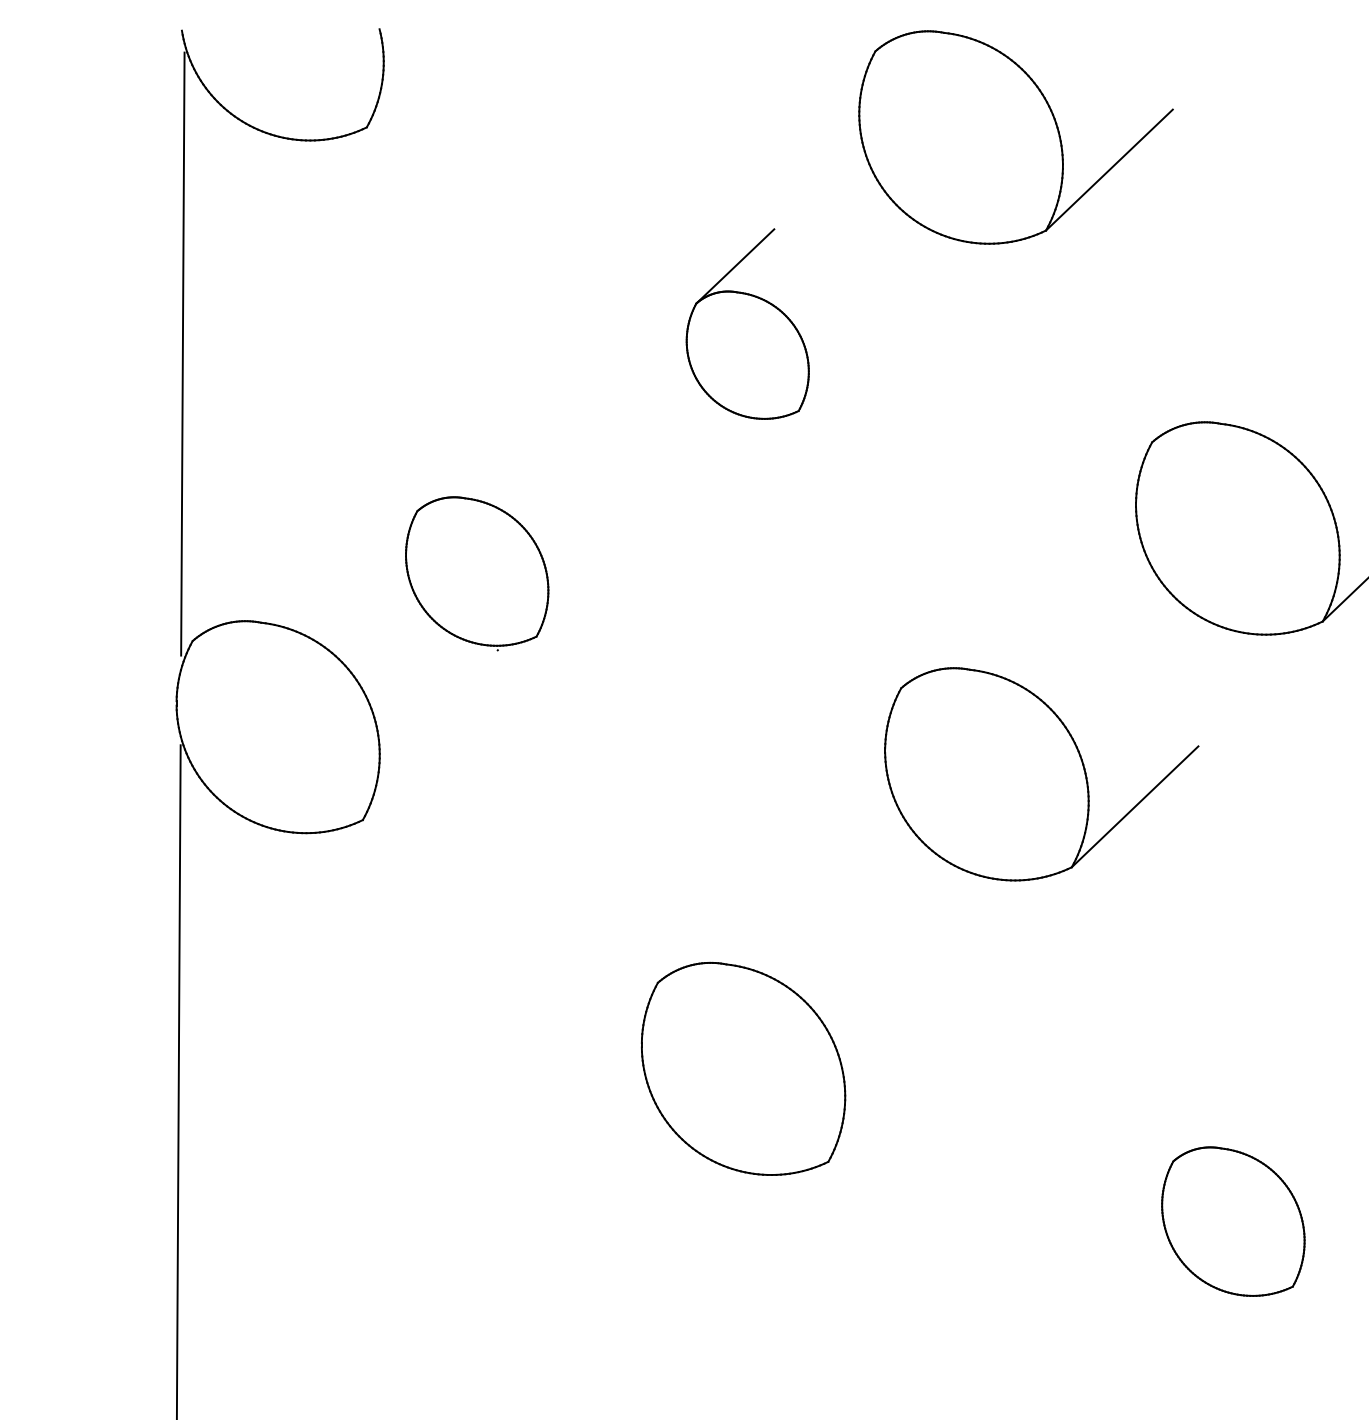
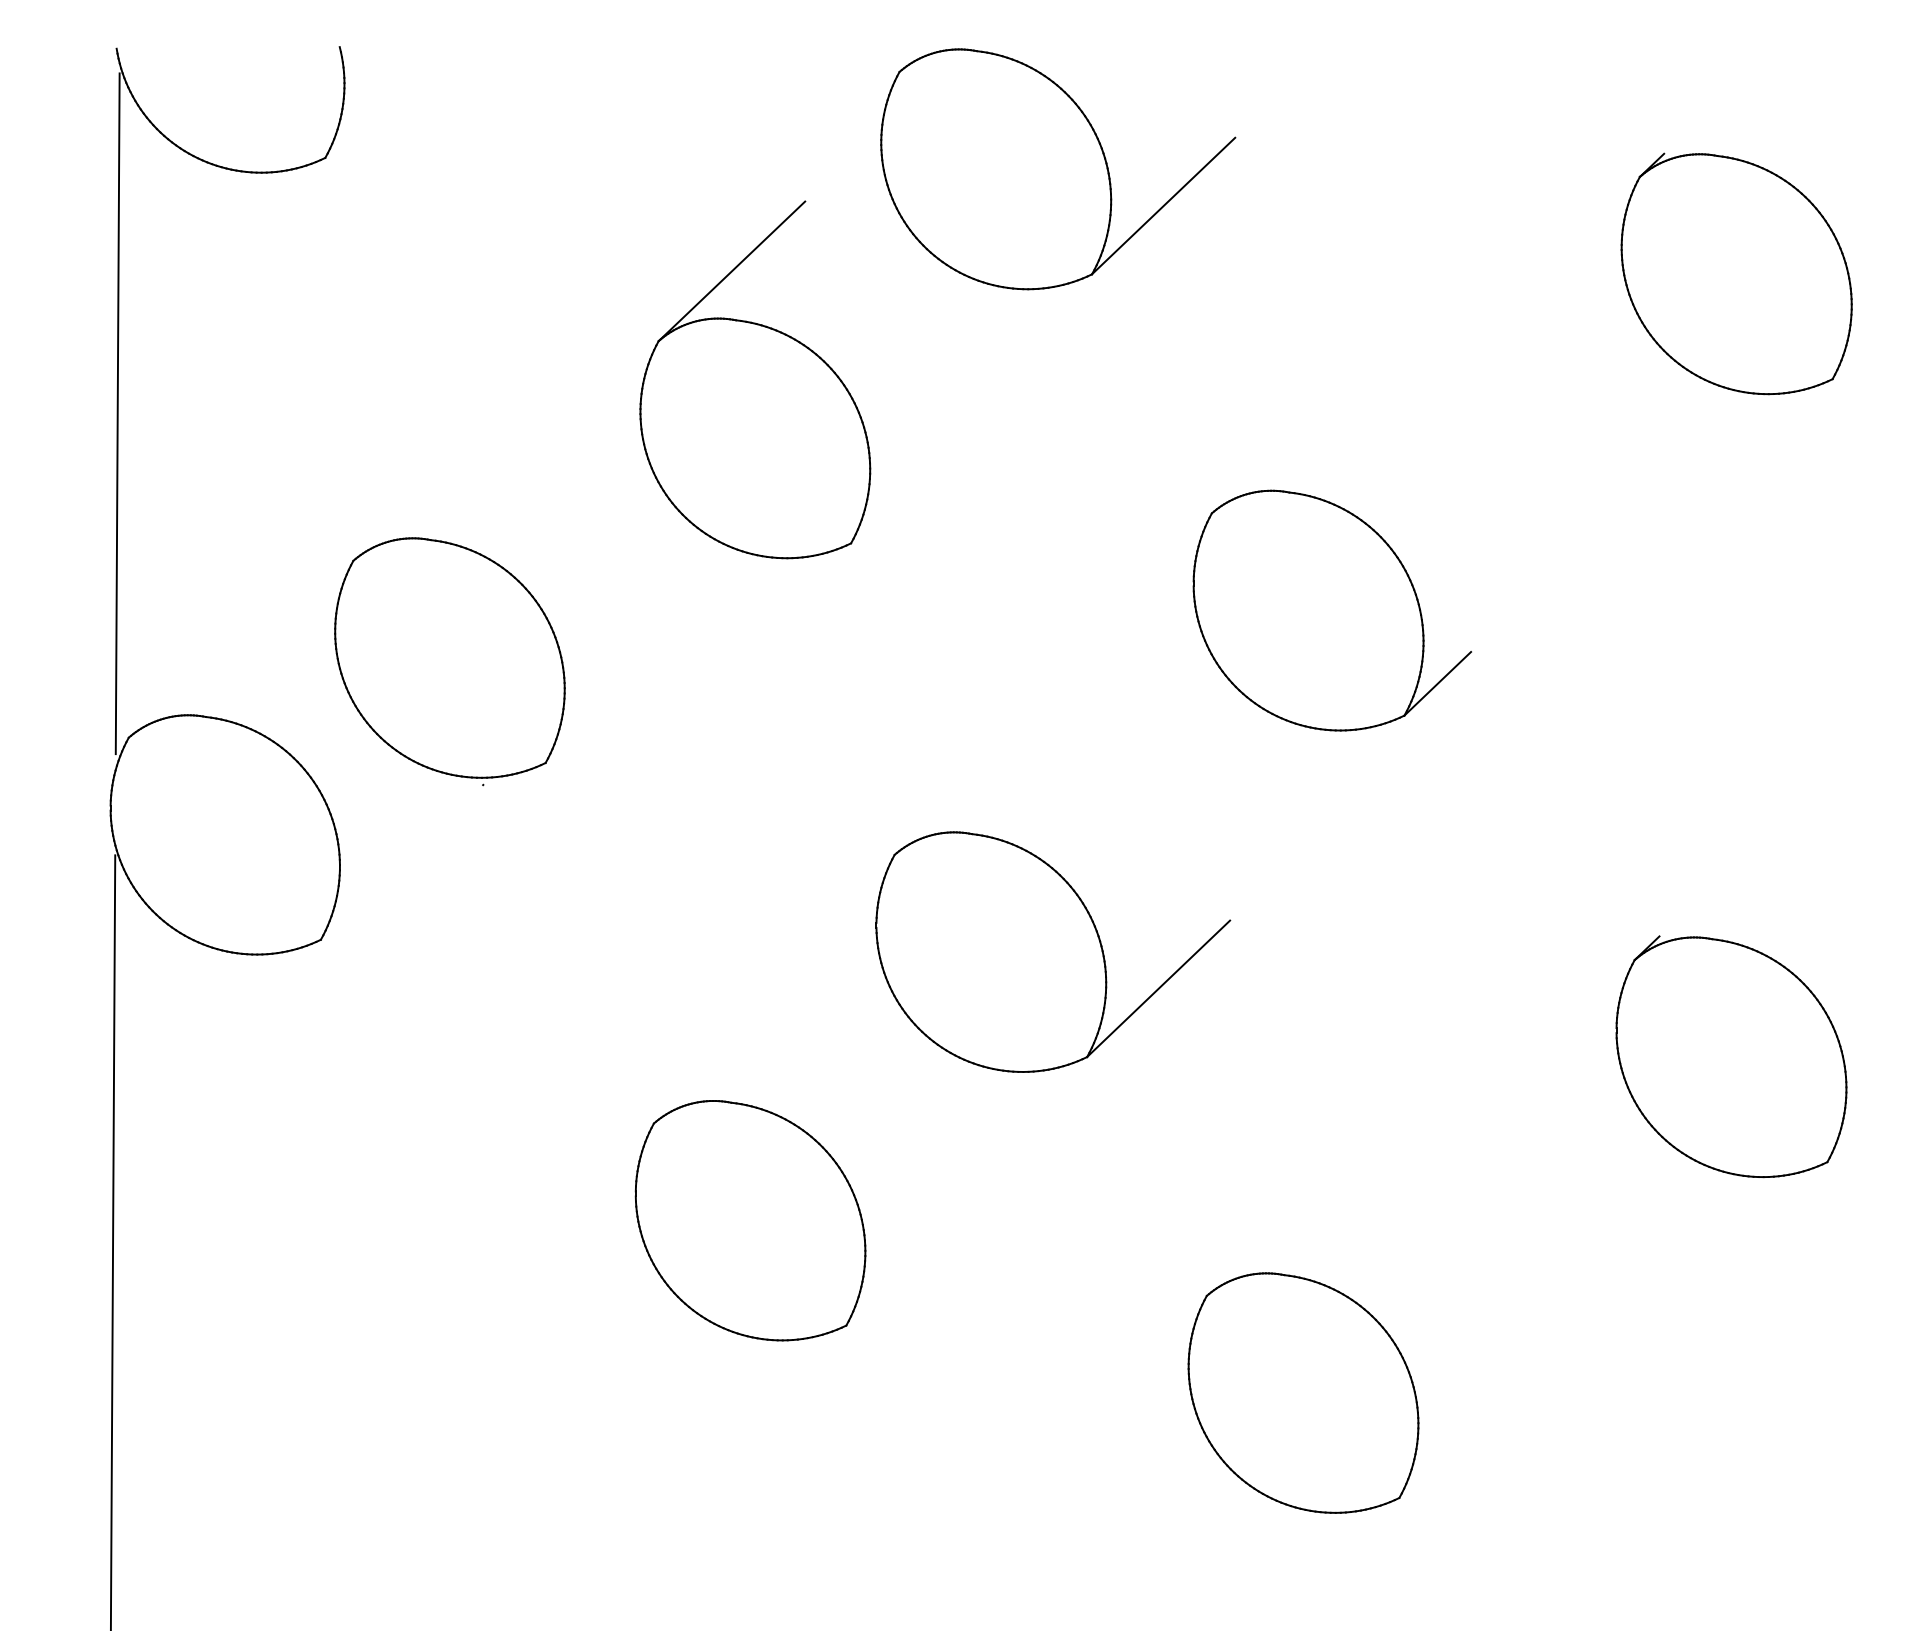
part: (747, 323) -> (755, 379), size x1.67
part: (476, 573) -> (449, 661), size x1.43
part: (1041, 773) -> (1053, 951), moved
part: (1233, 1221) -> (1303, 1392), size x1.43

